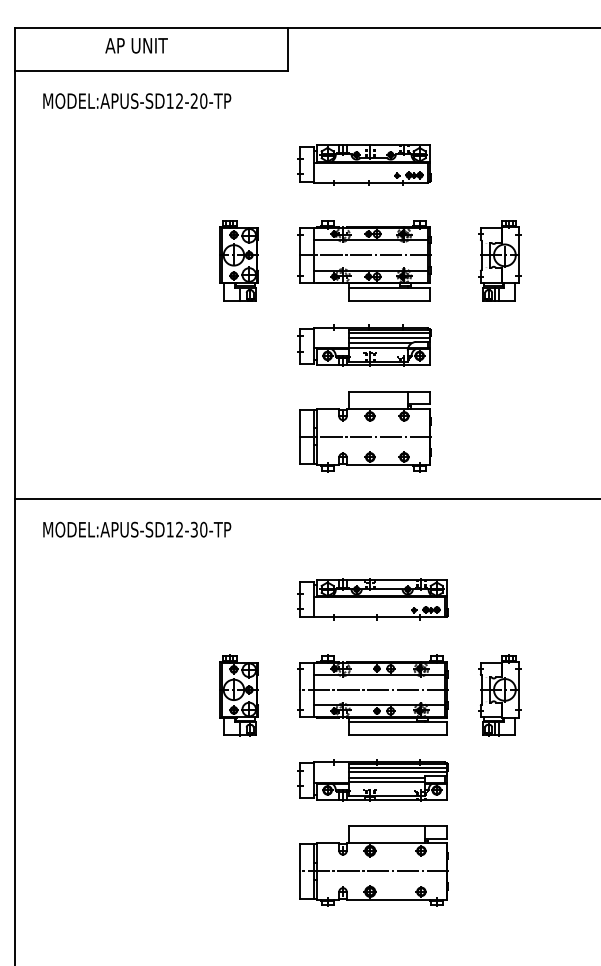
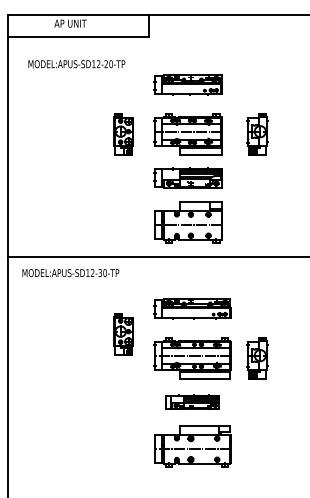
text: (136, 101) -> (76, 64), moved
part: (239, 695) -> (123, 334), moved
part: (373, 778) -> (192, 401), size x0.7

